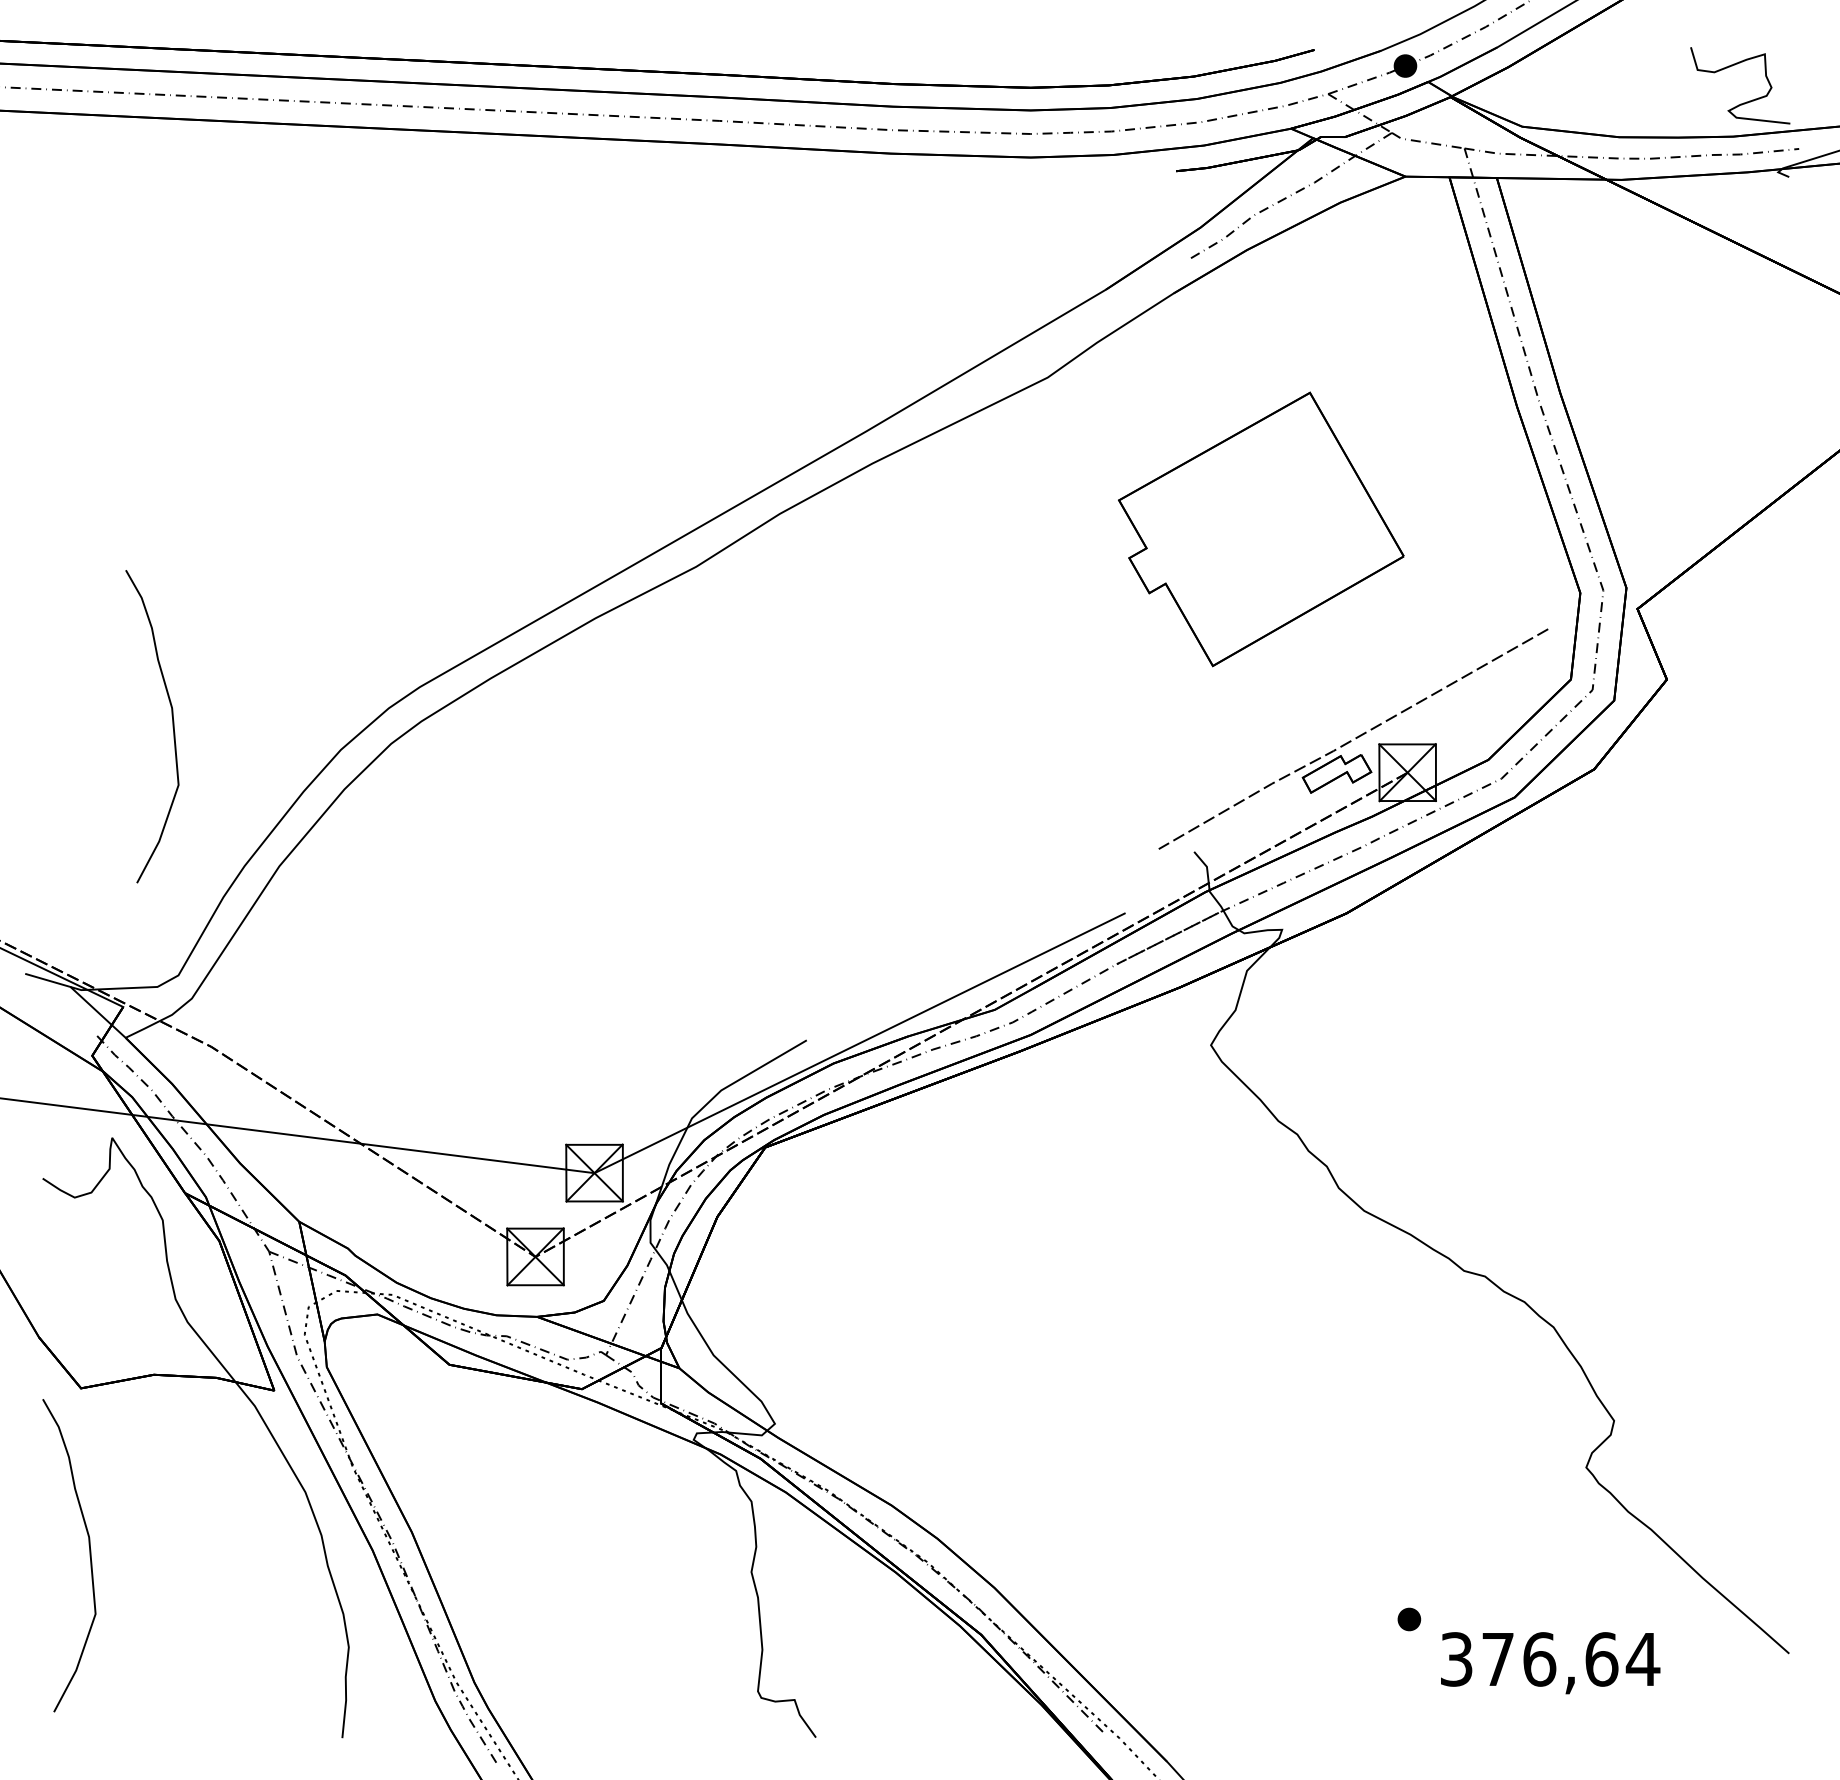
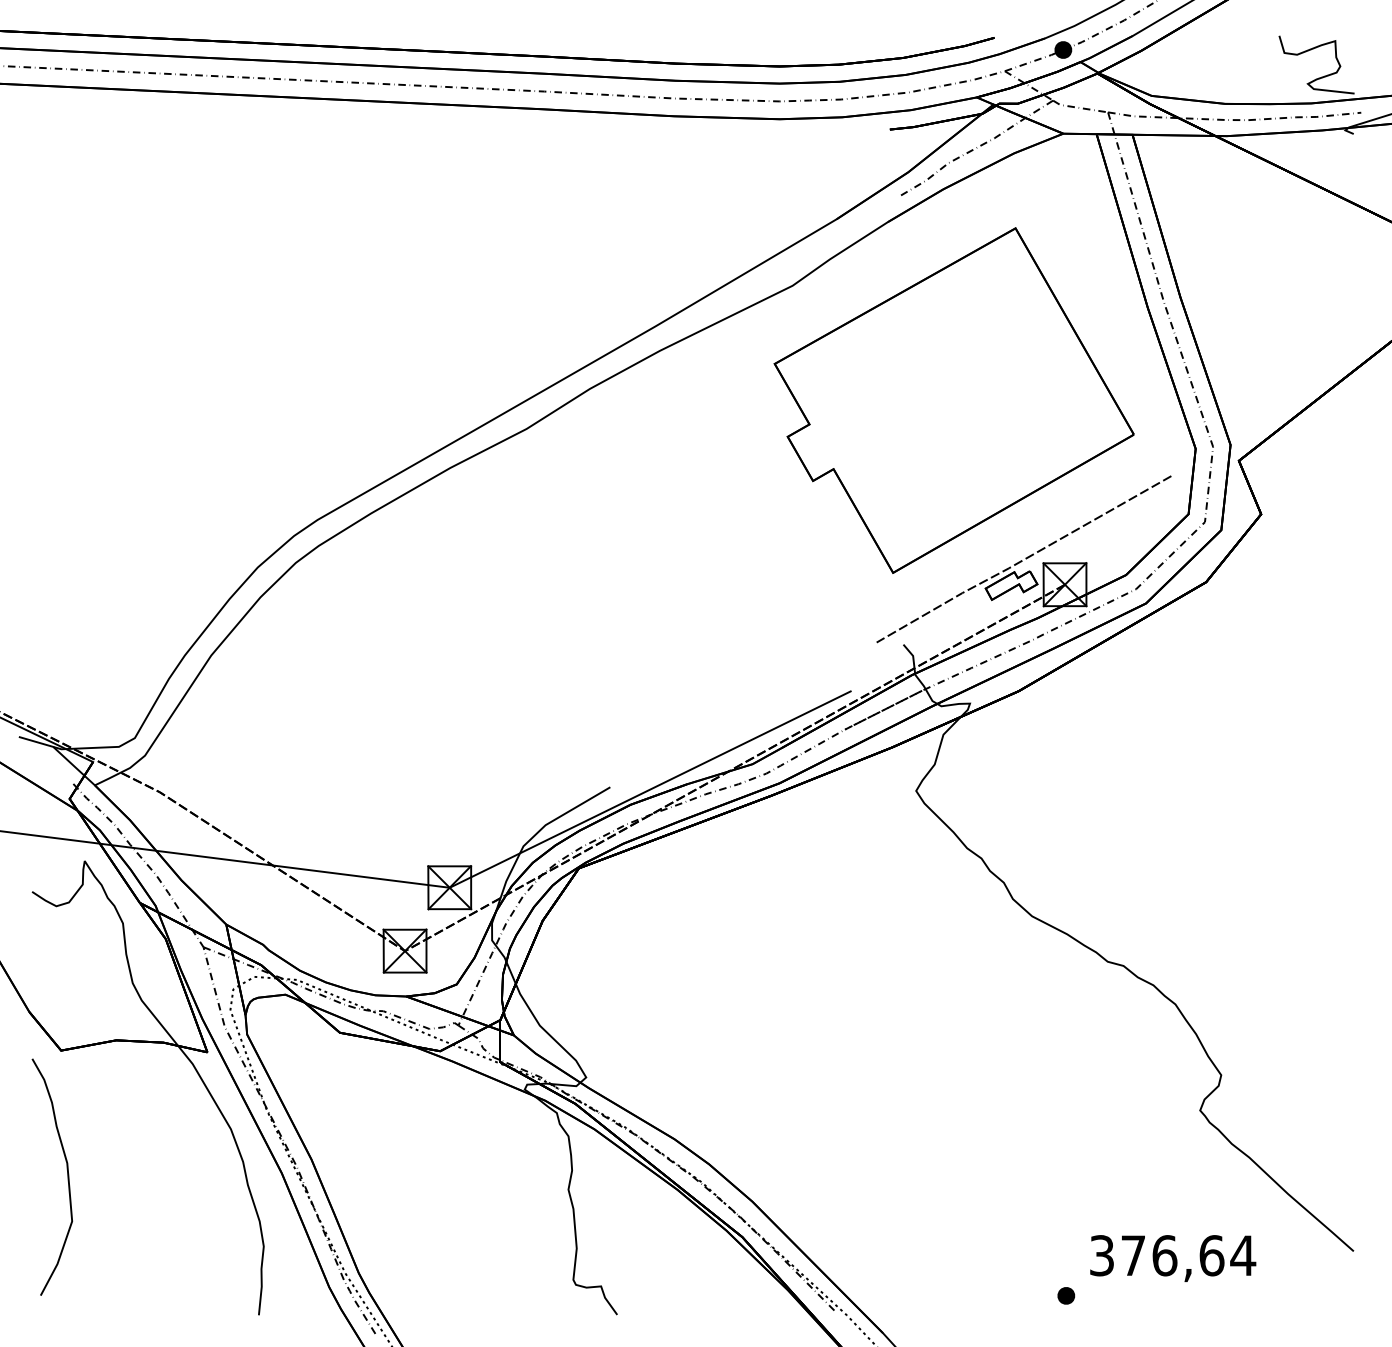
part: (1261, 529) -> (954, 400), size x1.67
curve: (172, 726) -> (130, 549), removed
part: (1409, 1619) -> (1066, 1295), moved

